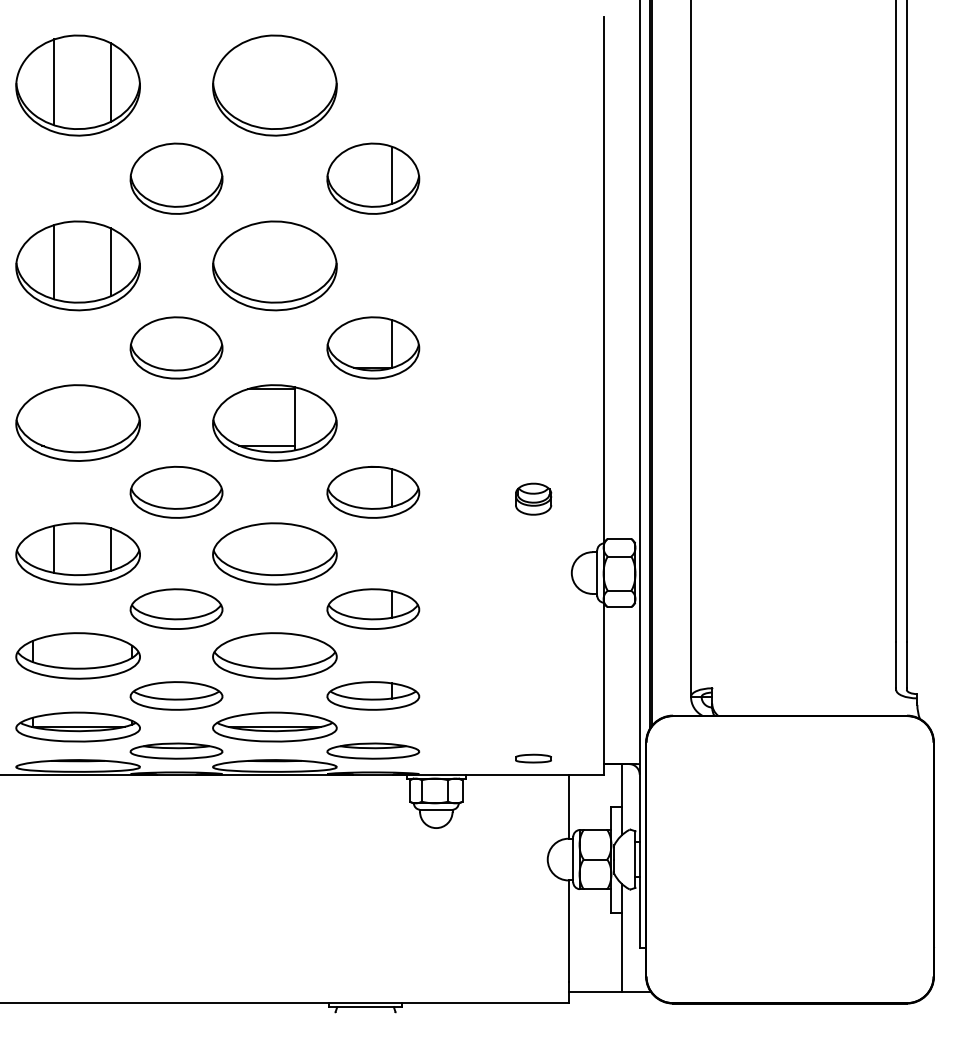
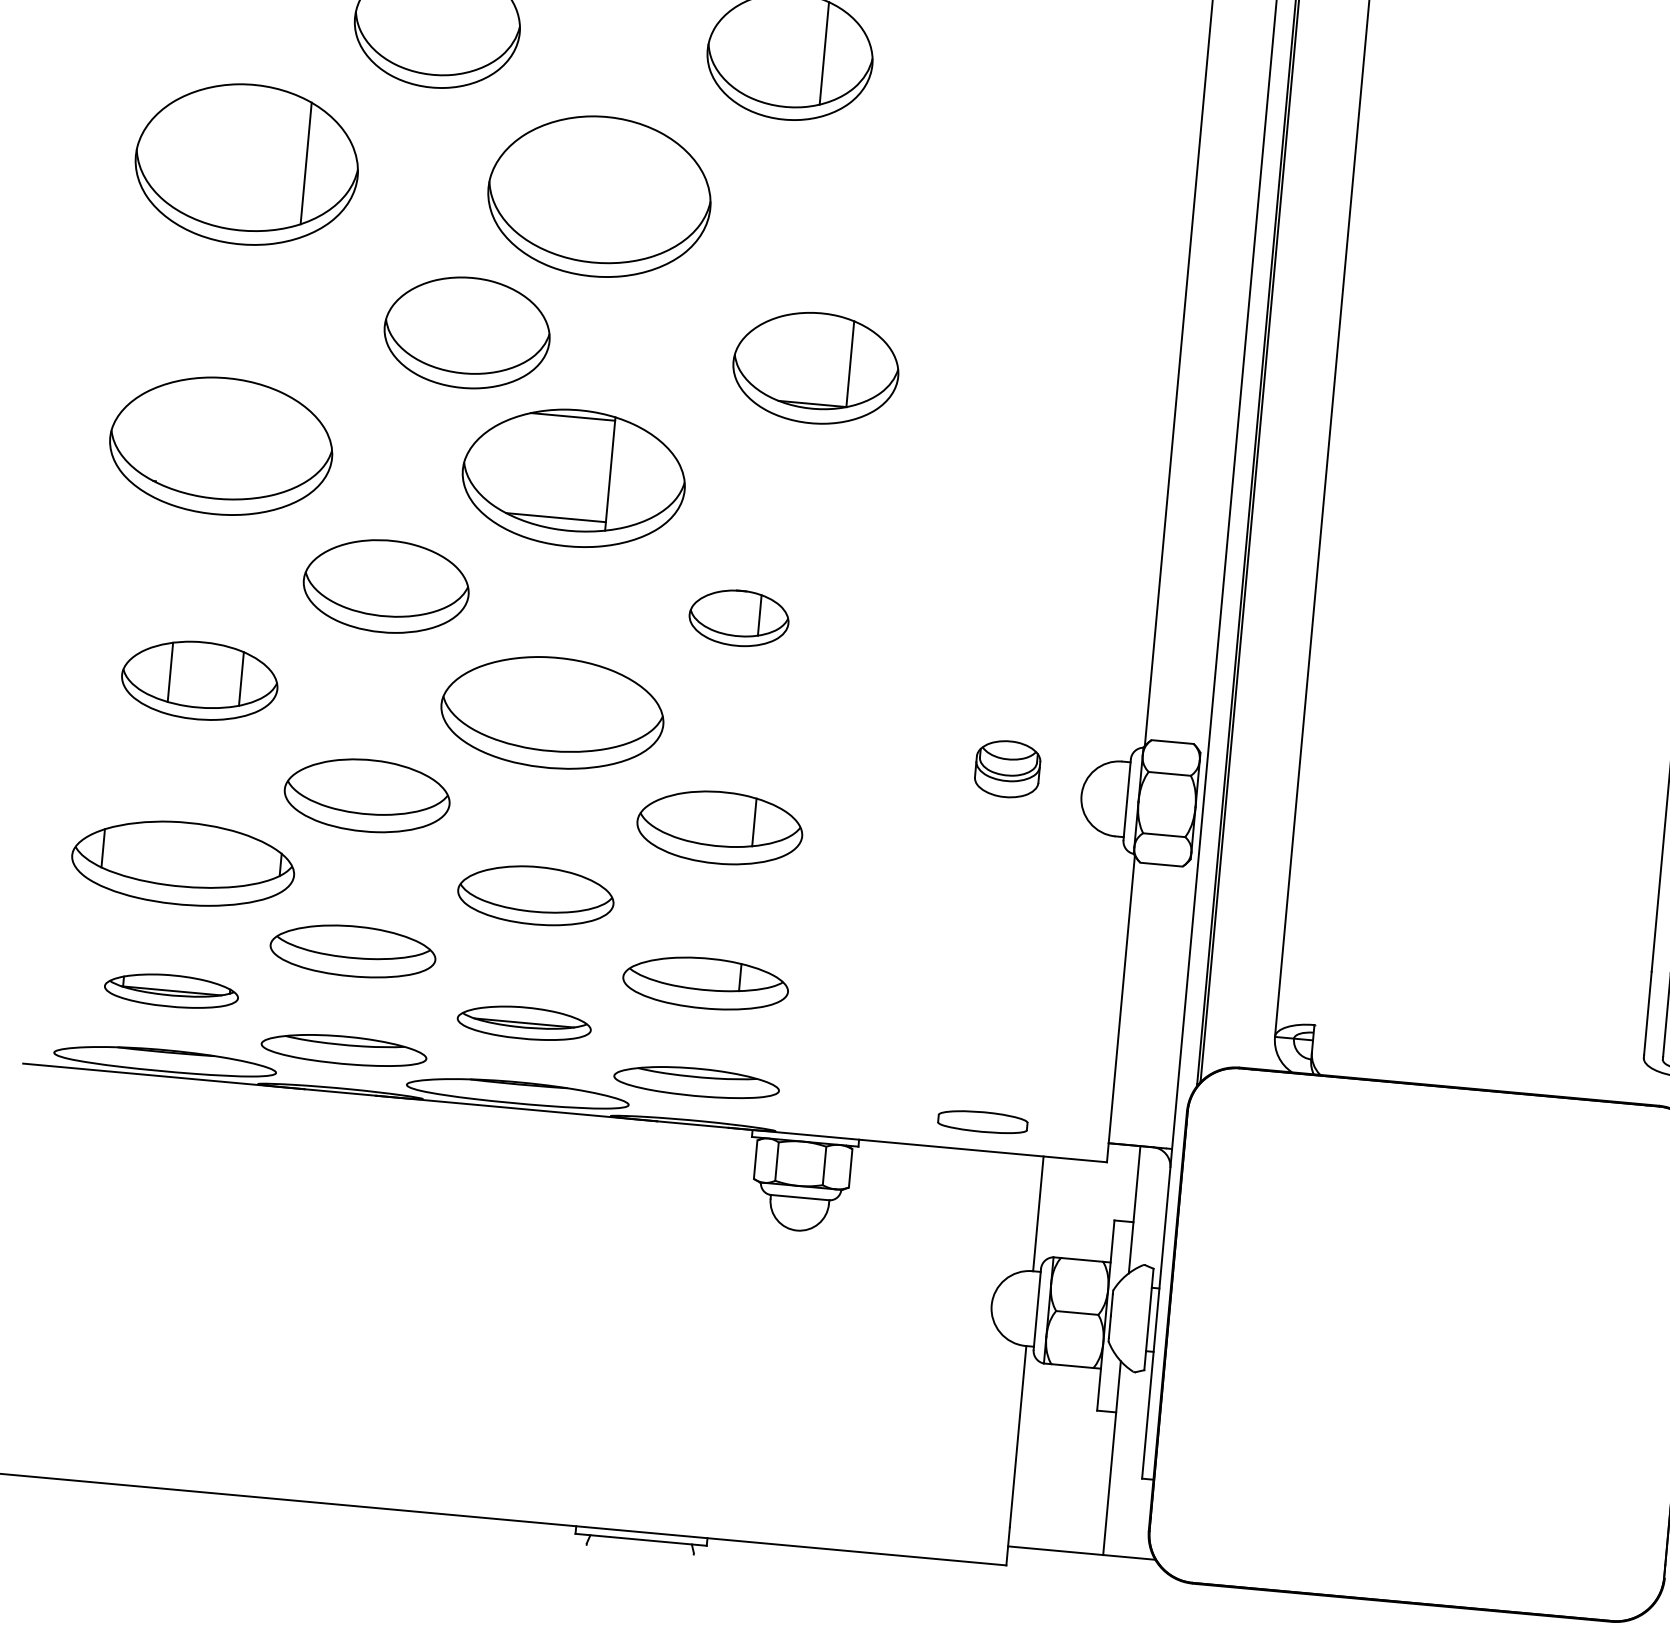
line: (54, 262) -> (205, 154), removed
part: (176, 347) -> (467, 332), moved
part: (373, 347) -> (816, 367), moved
part: (373, 491) -> (739, 617), size x0.6
part: (533, 498) -> (1007, 767), moved
part: (77, 553) -> (198, 679), size x0.7
part: (274, 655) -> (535, 894), size x0.7
part: (77, 726) -> (170, 989), size x0.6
part: (274, 726) -> (523, 1022), size x0.6
part: (533, 758) -> (982, 1121), size x1.4

